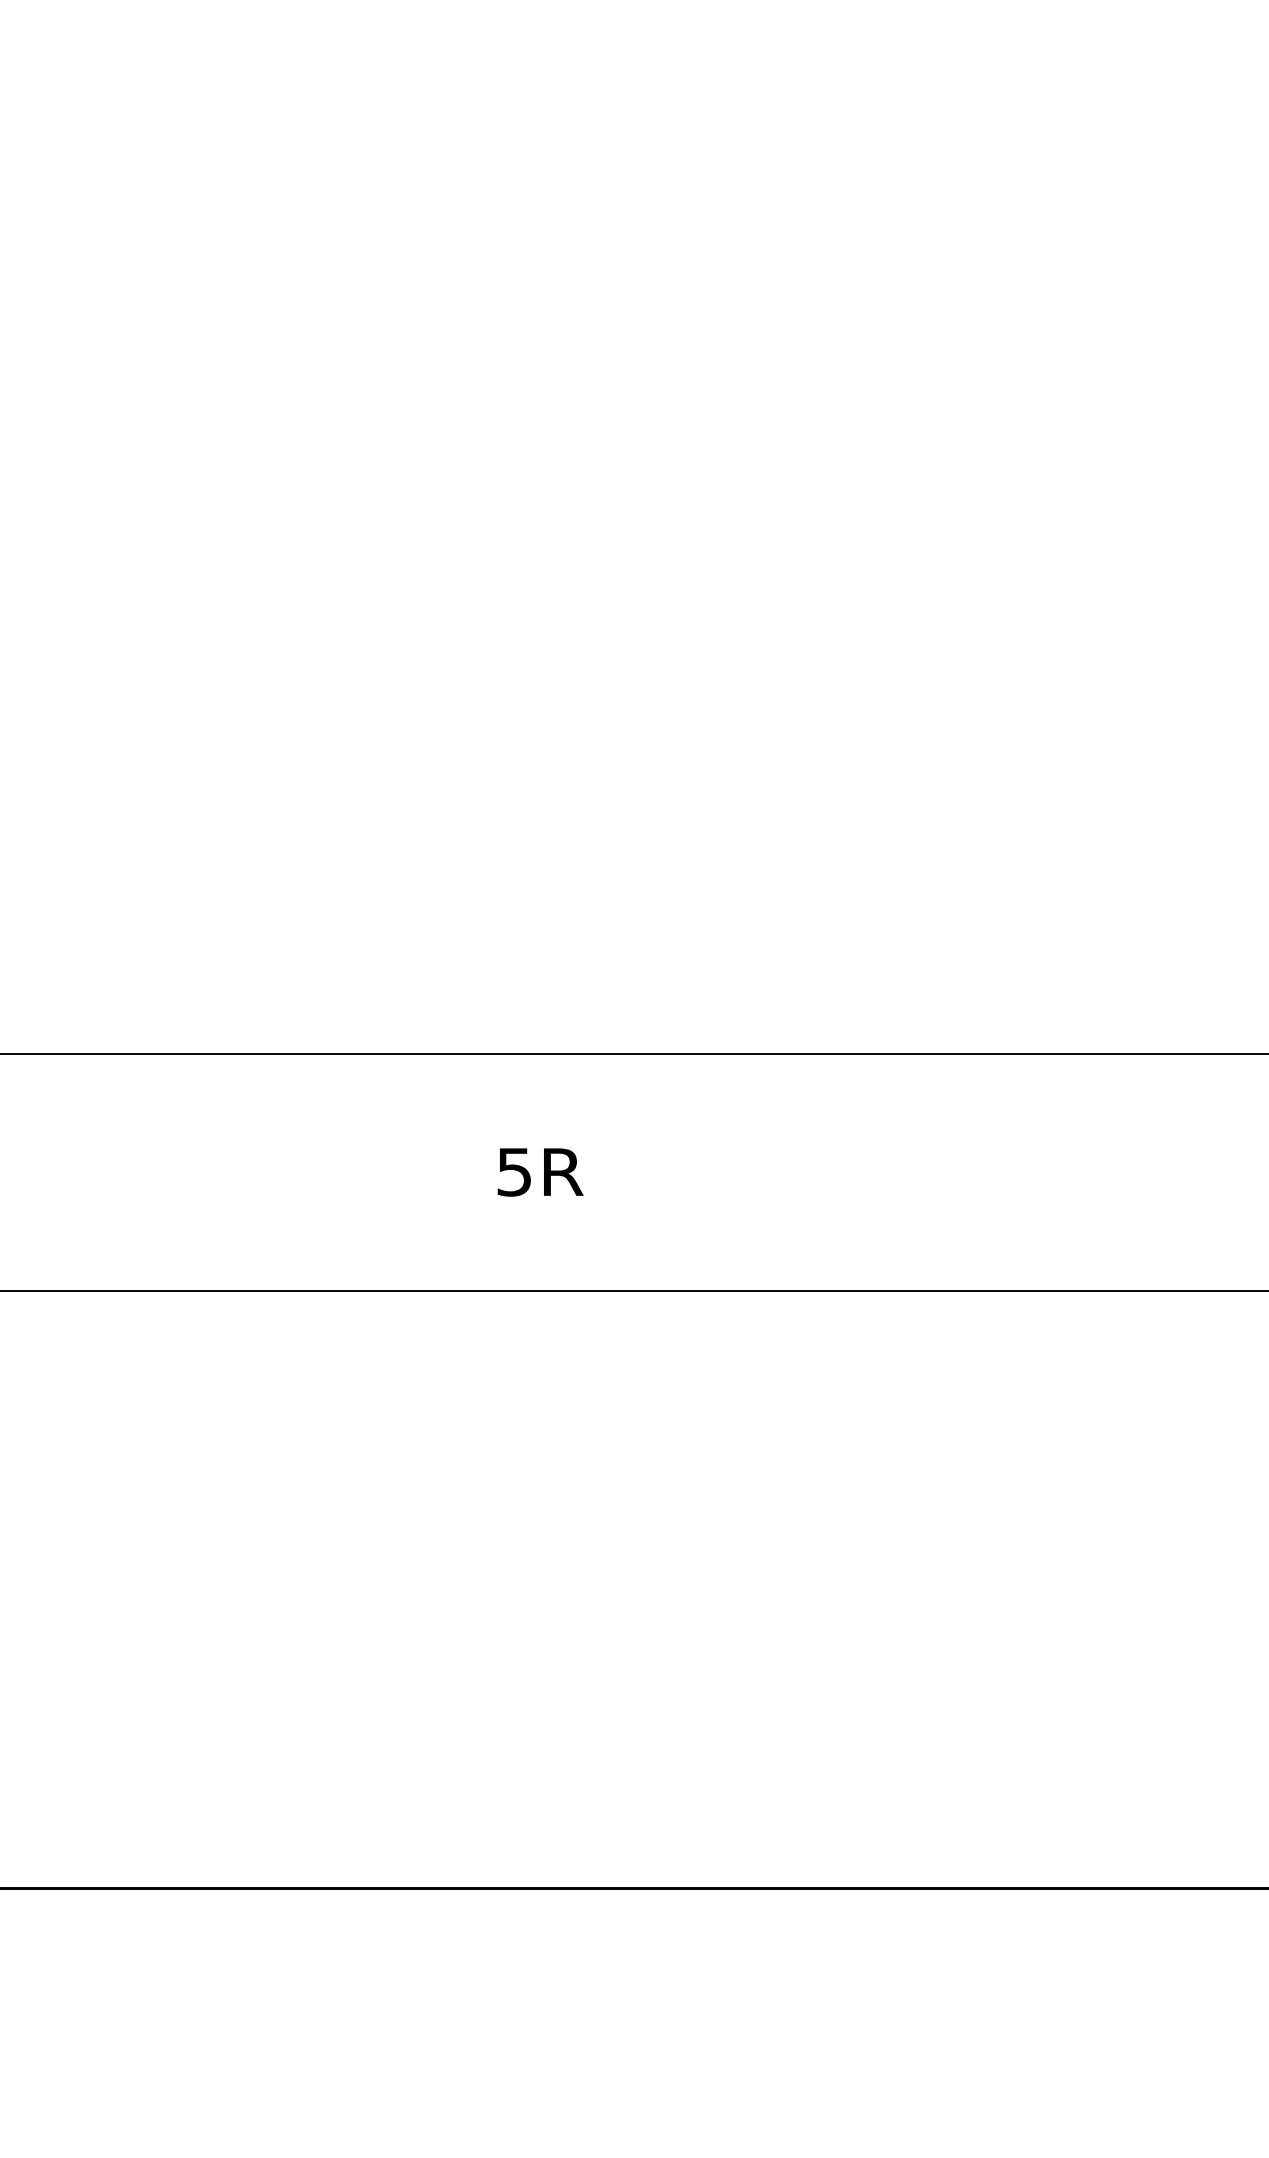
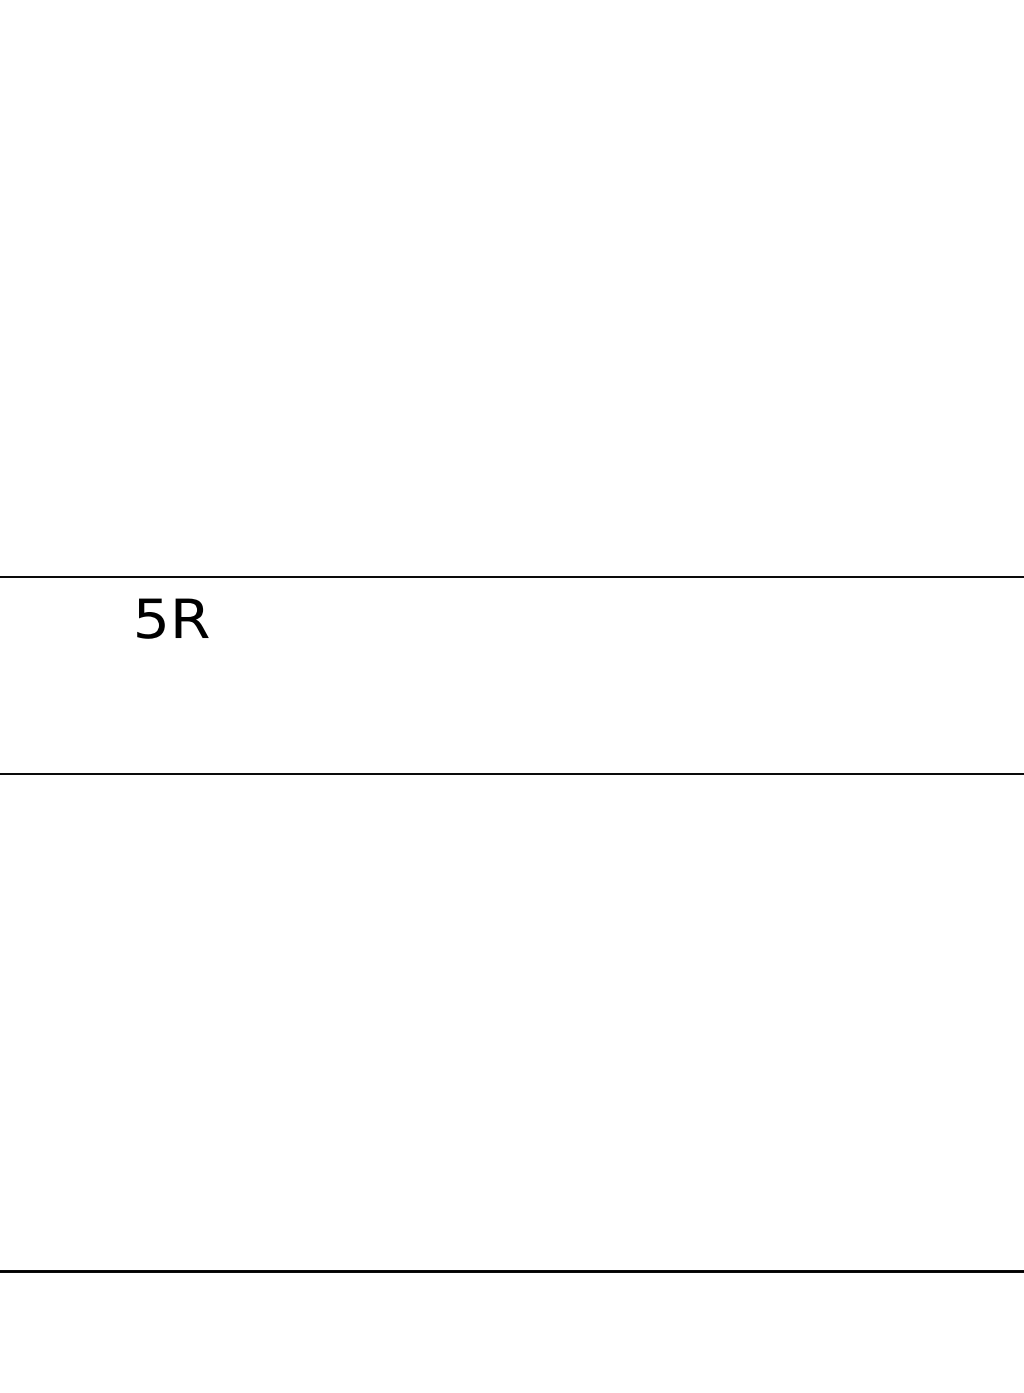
text: (540, 1172) -> (172, 618), moved

